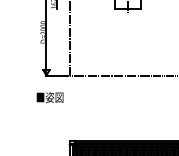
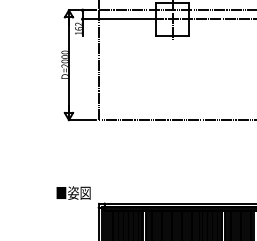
text: (49, 97) -> (73, 192), moved

